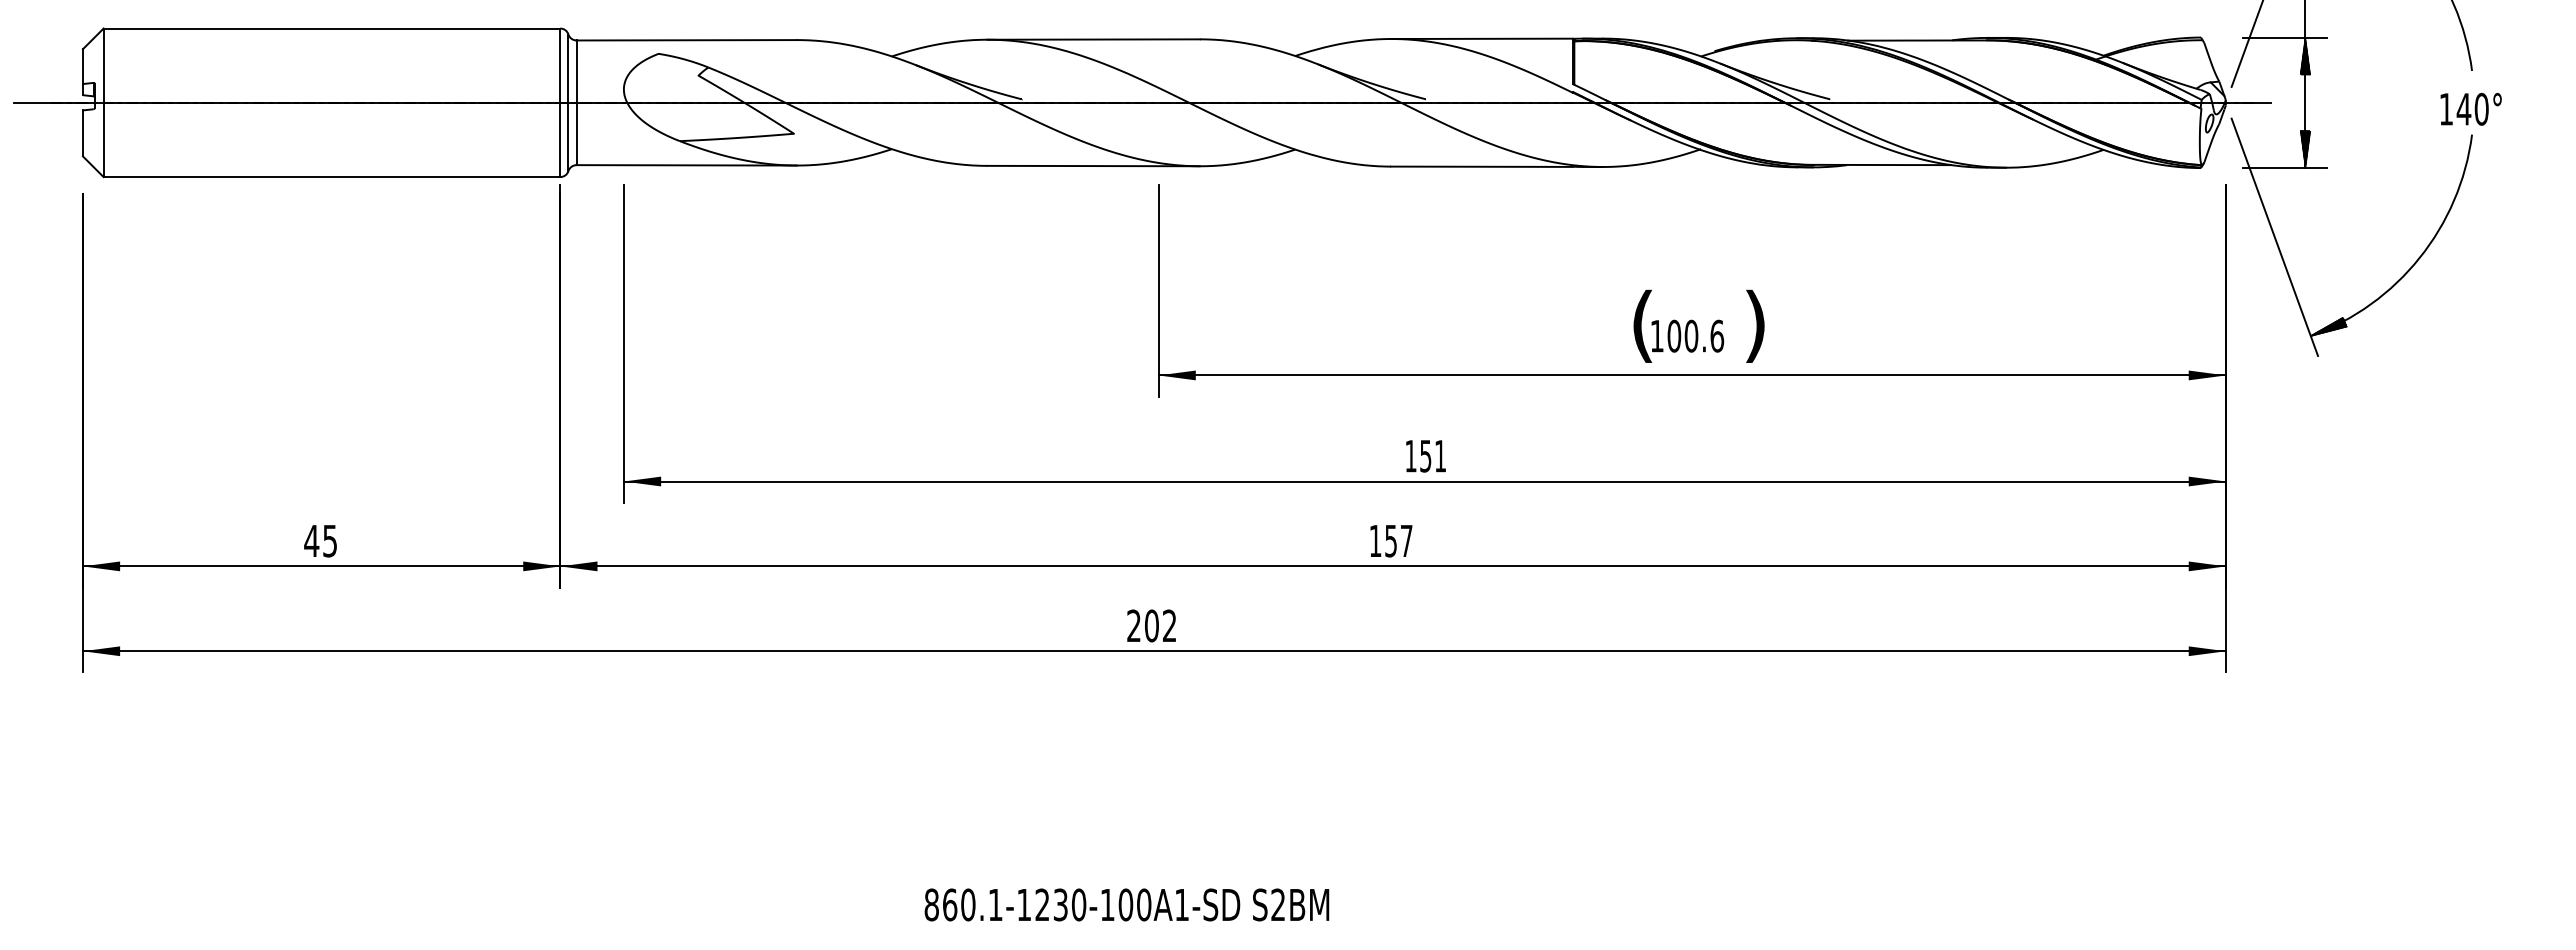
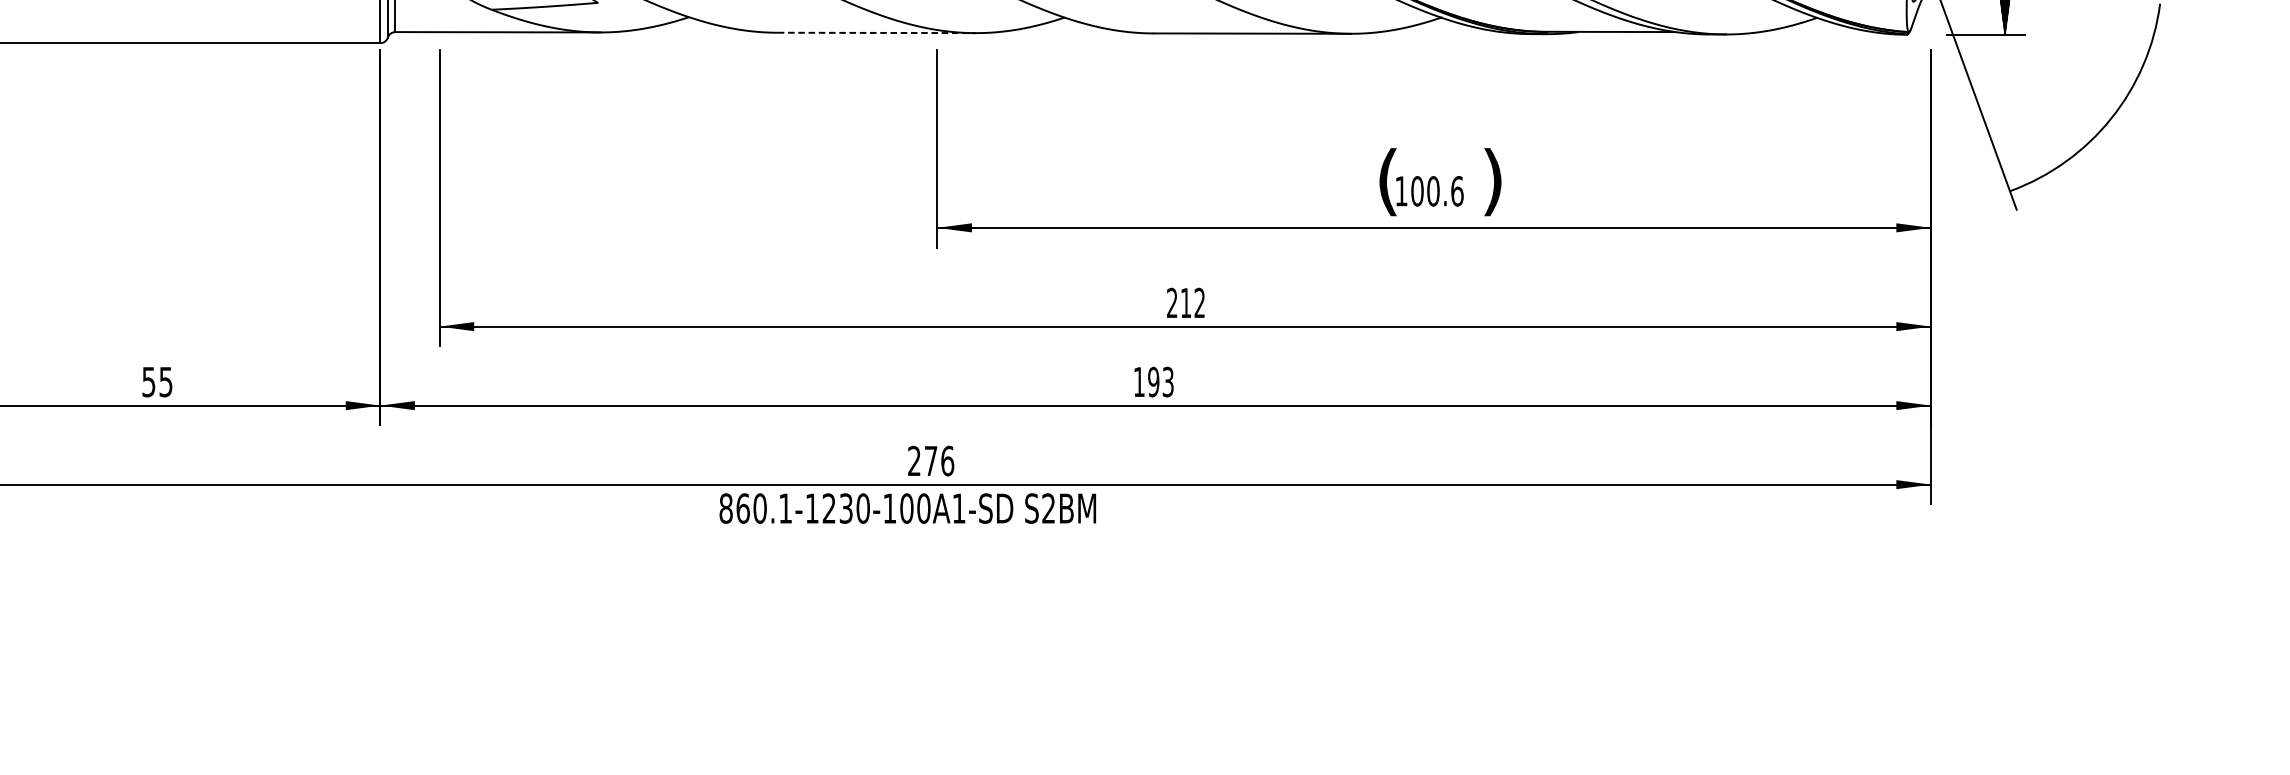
line: (1094, 166) -> (877, 33), solid -> dashed
hatch: (2328, 326) -> (2026, 182), removed
text: (1425, 455) -> (1185, 302), 151 -> 212
text: (1398, 540) -> (1160, 381), 157 -> 193
text: (311, 541) -> (148, 382), 45 -> 55
text: (1160, 625) -> (939, 460), 202 -> 276
text: (1126, 904) -> (907, 508), moved

